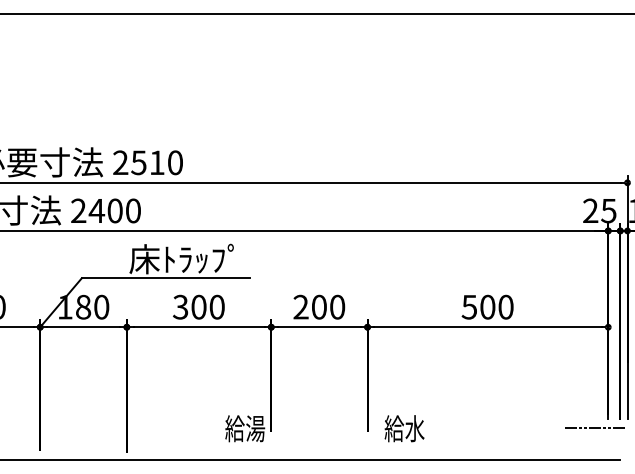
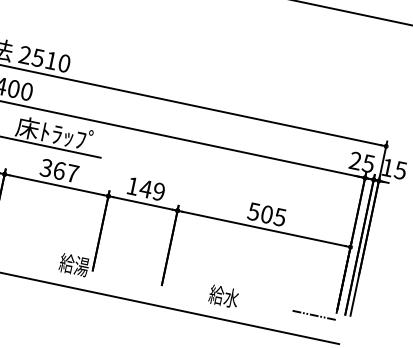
text: (207, 306) -> (65, 171), 300 -> 367
text: (319, 306) -> (146, 188), 200 -> 149
text: (505, 306) -> (279, 216), 500 -> 505
line: (594, 427) -> (313, 314), moved
text: (404, 428) -> (224, 296), moved

